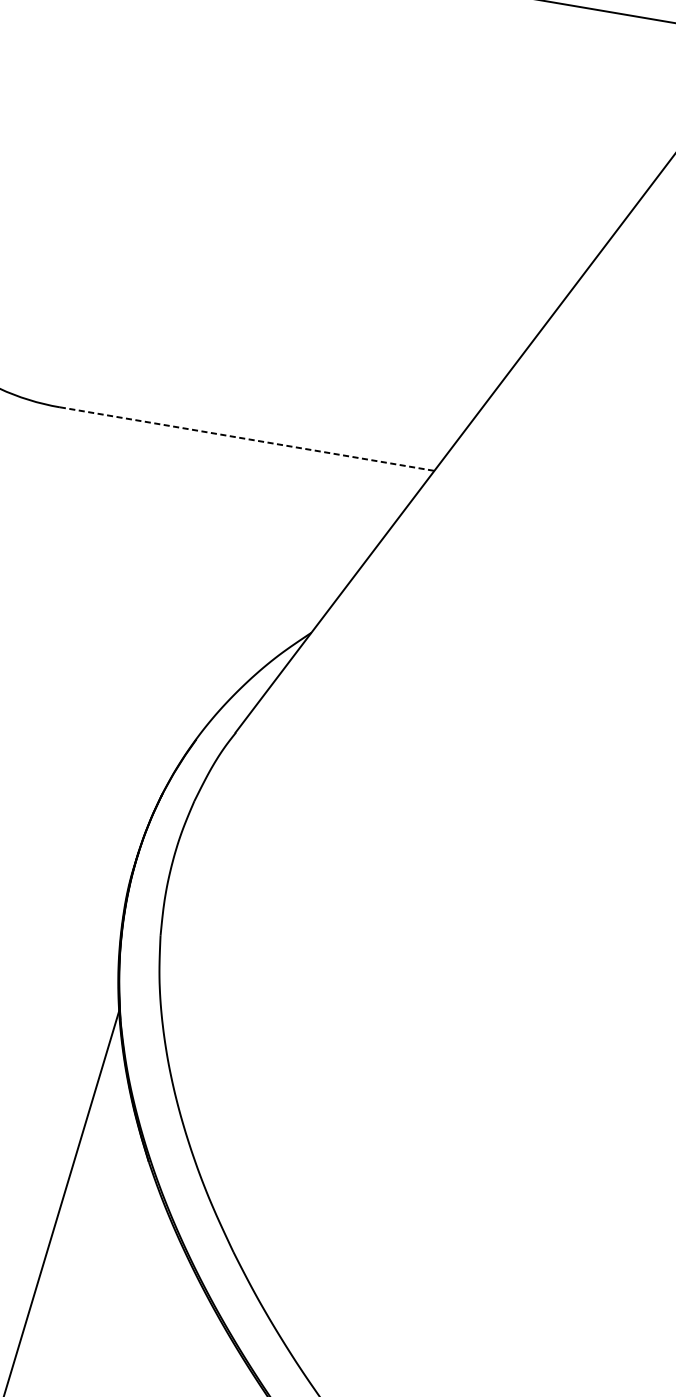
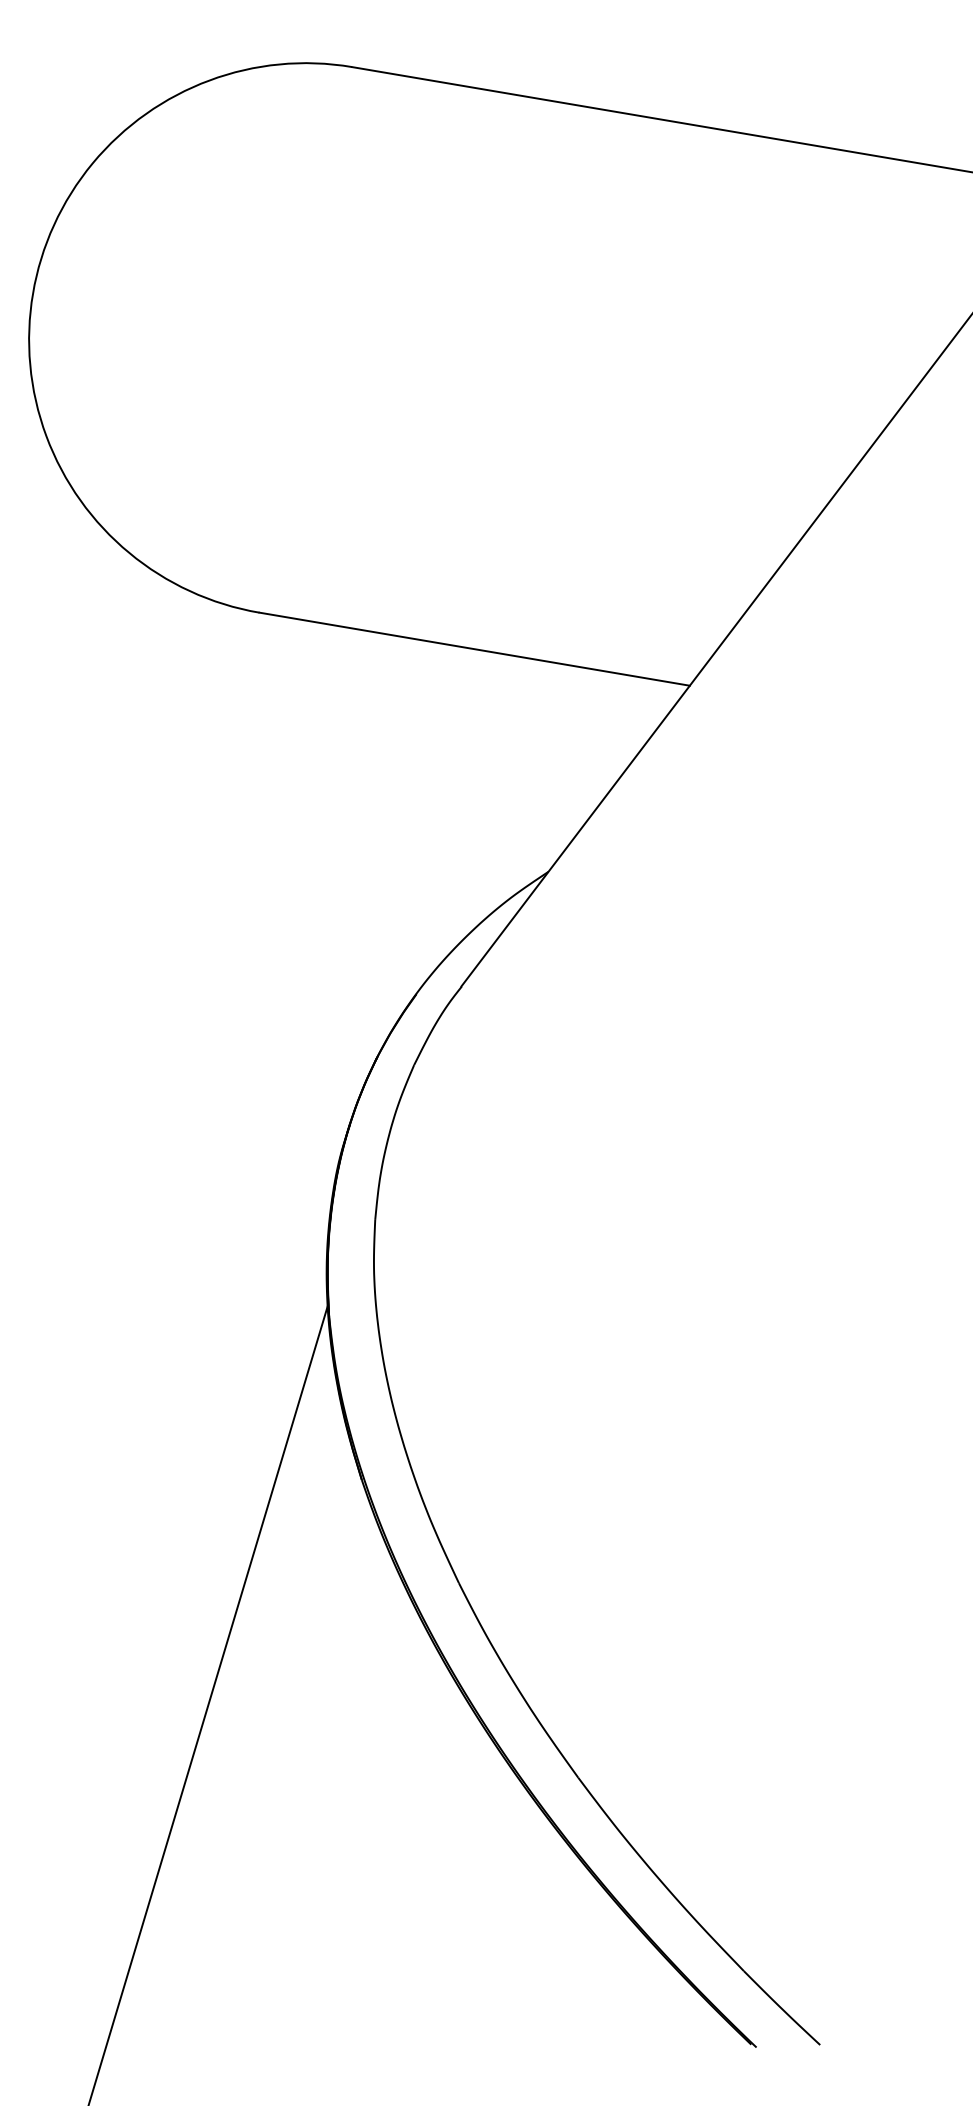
line: (247, 439) -> (475, 649), dashed -> solid

